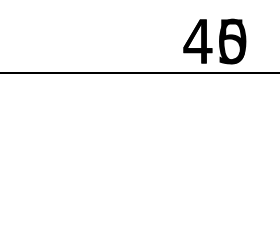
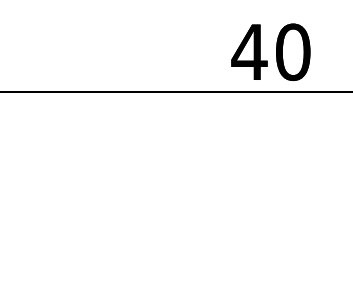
text: (232, 40) -> (293, 51), 45 -> 40

